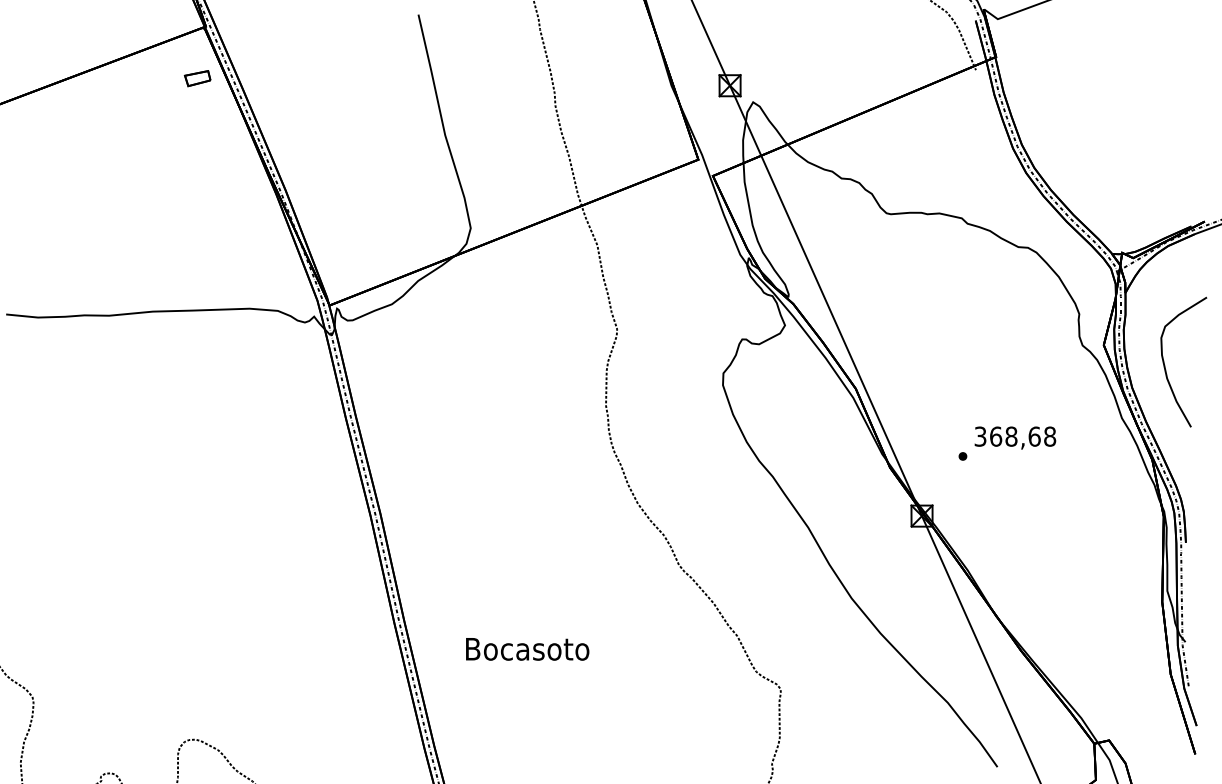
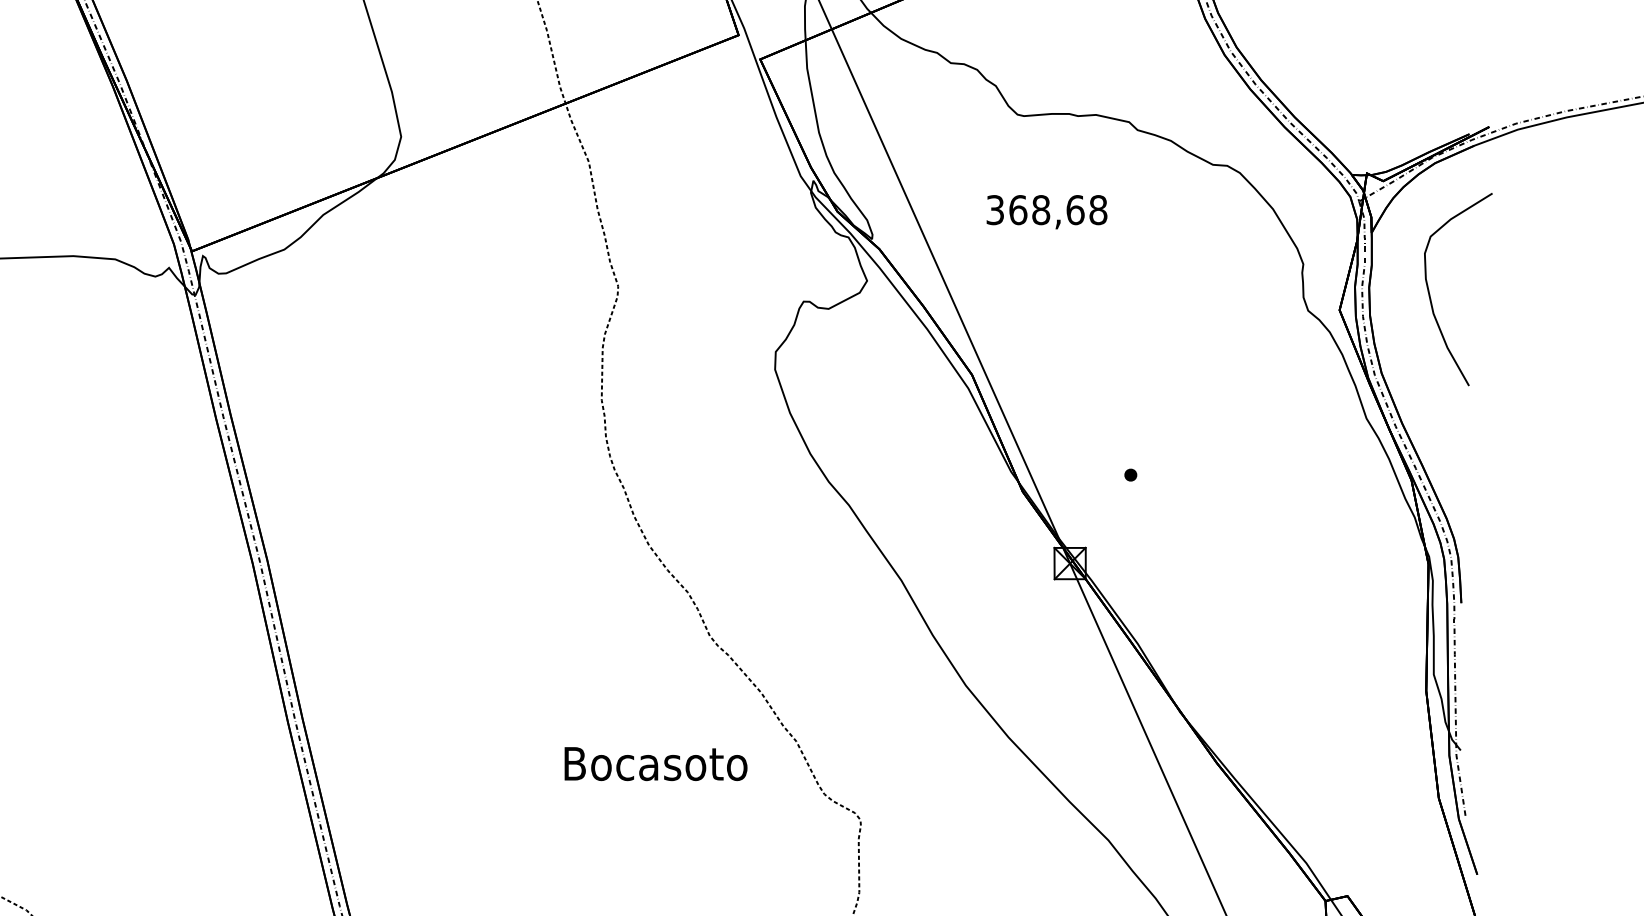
curve: (1165, 365) -> (1431, 294), moved
text: (1015, 437) -> (1047, 211), moved
text: (527, 649) -> (655, 764), moved

